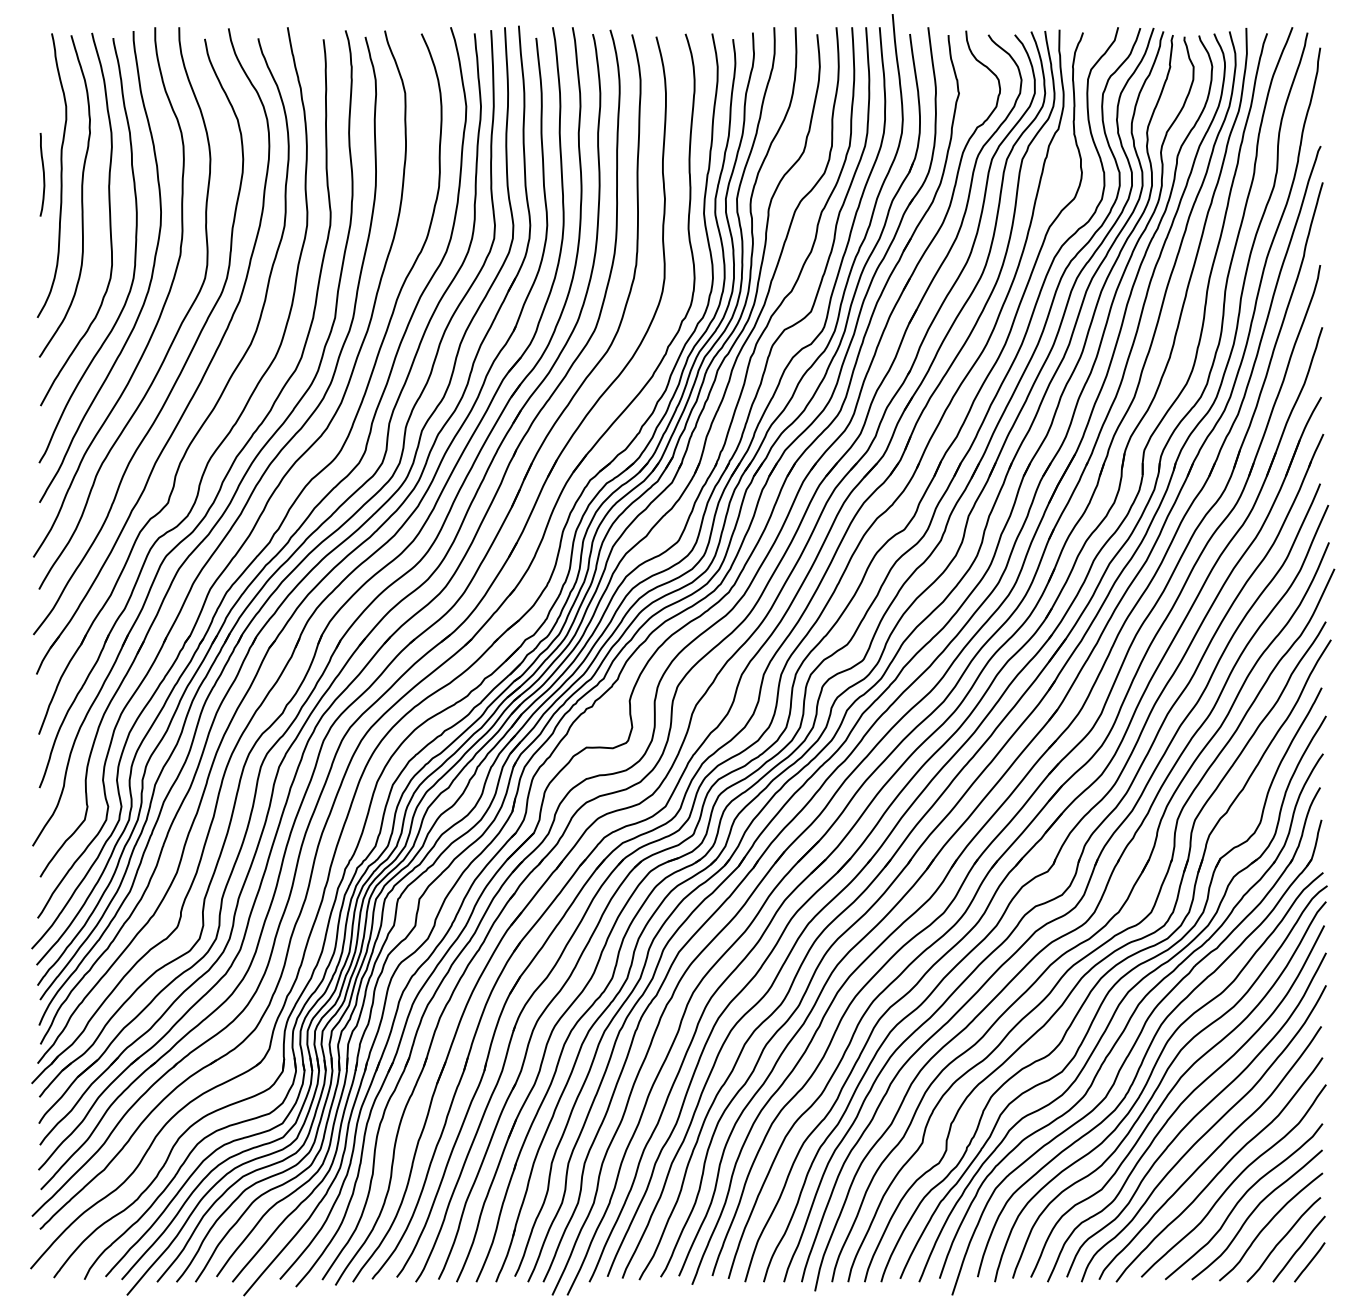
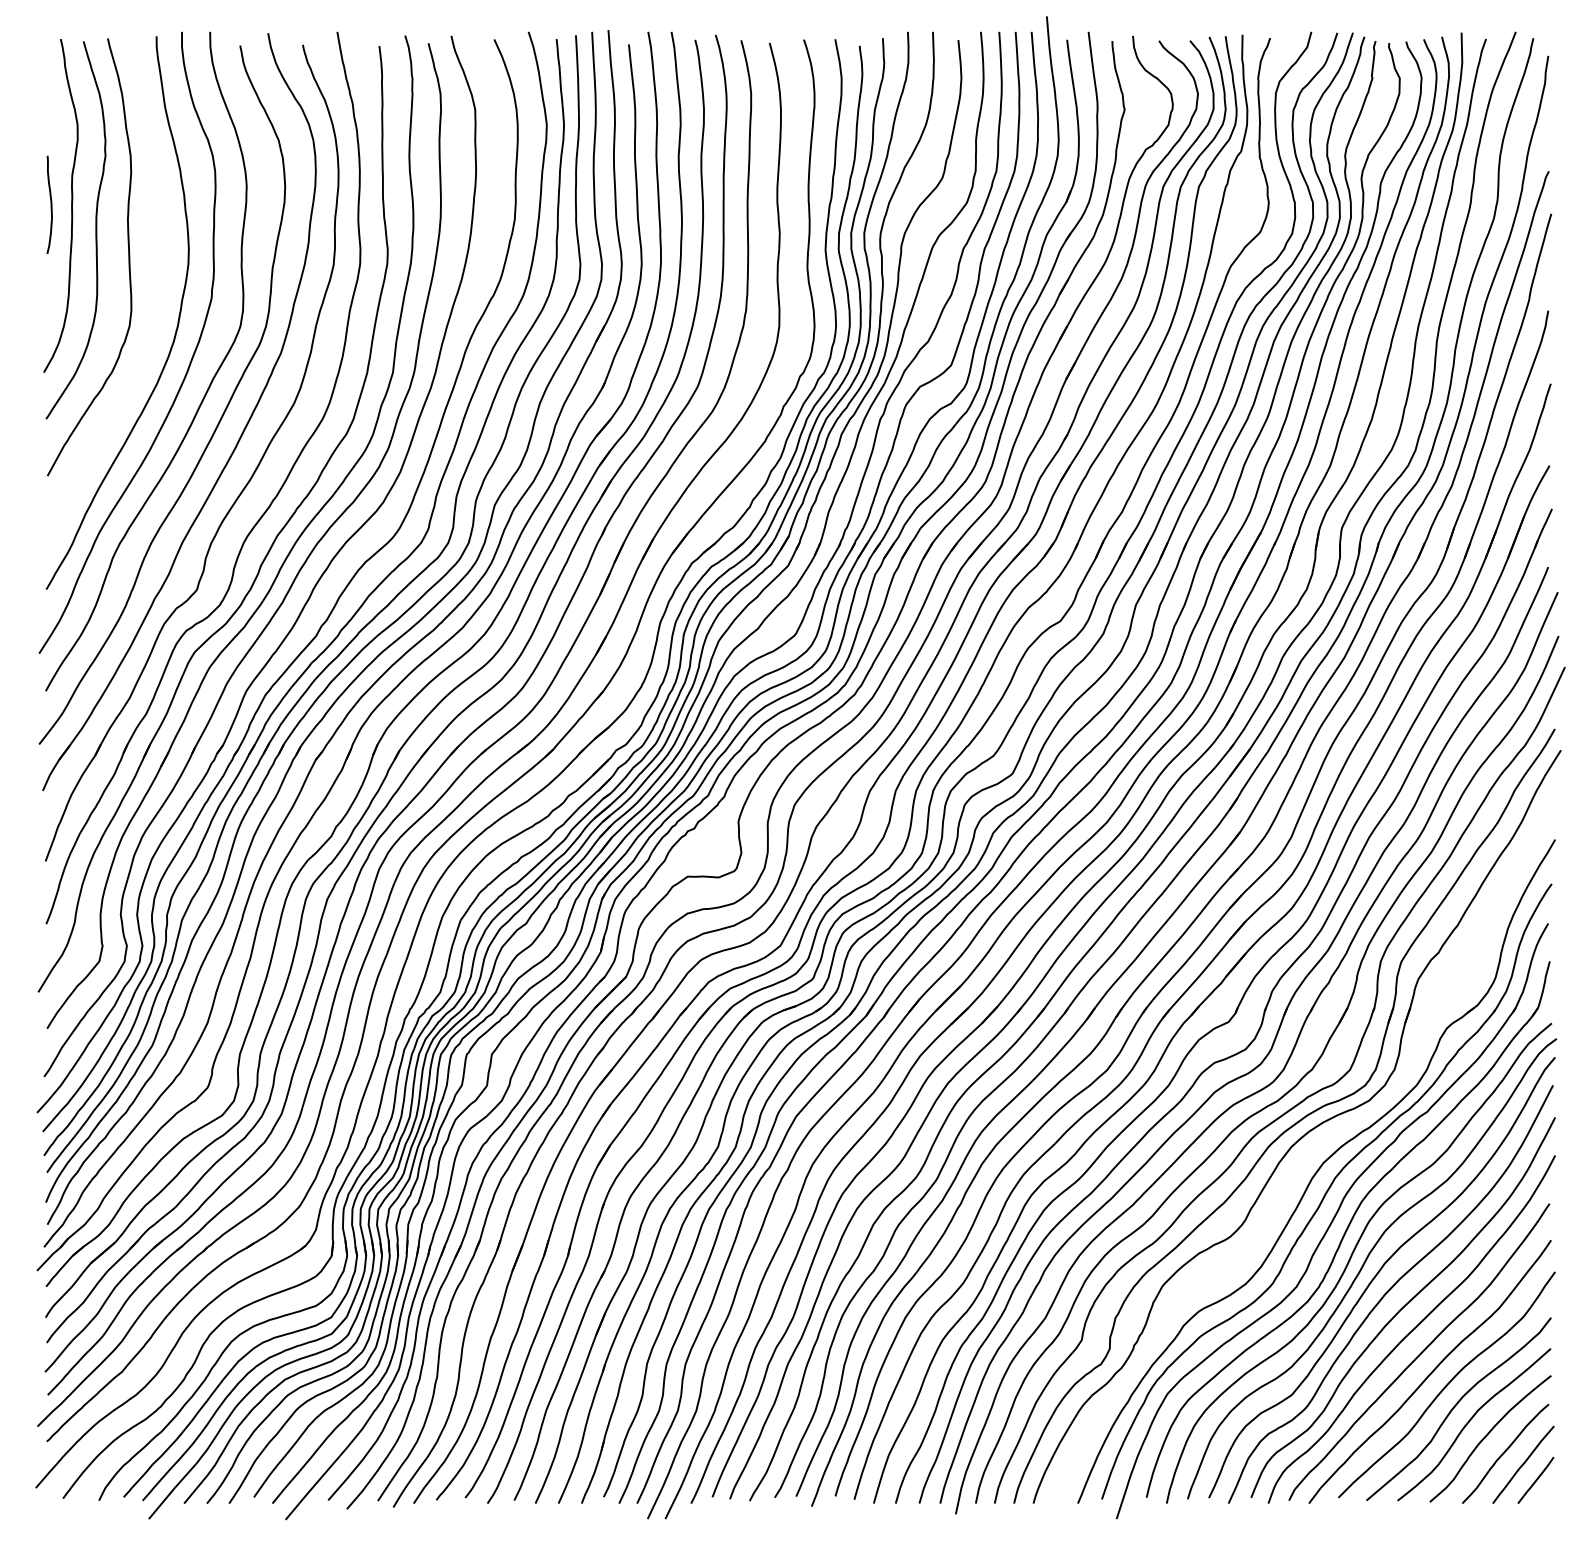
curve: (134, 256) -> (157, 300), removed
part: (1110, 982) -> (1302, 1152), removed

